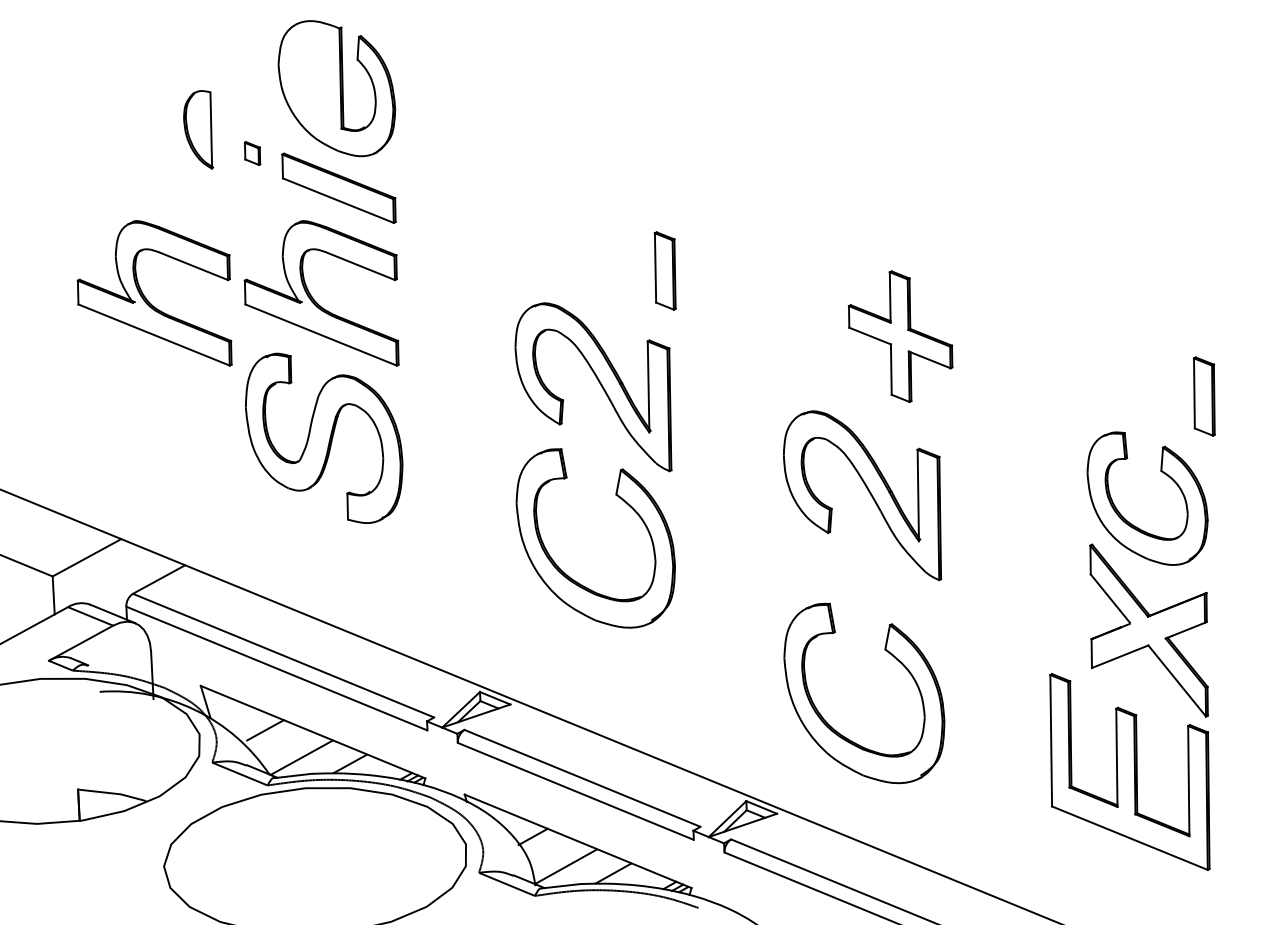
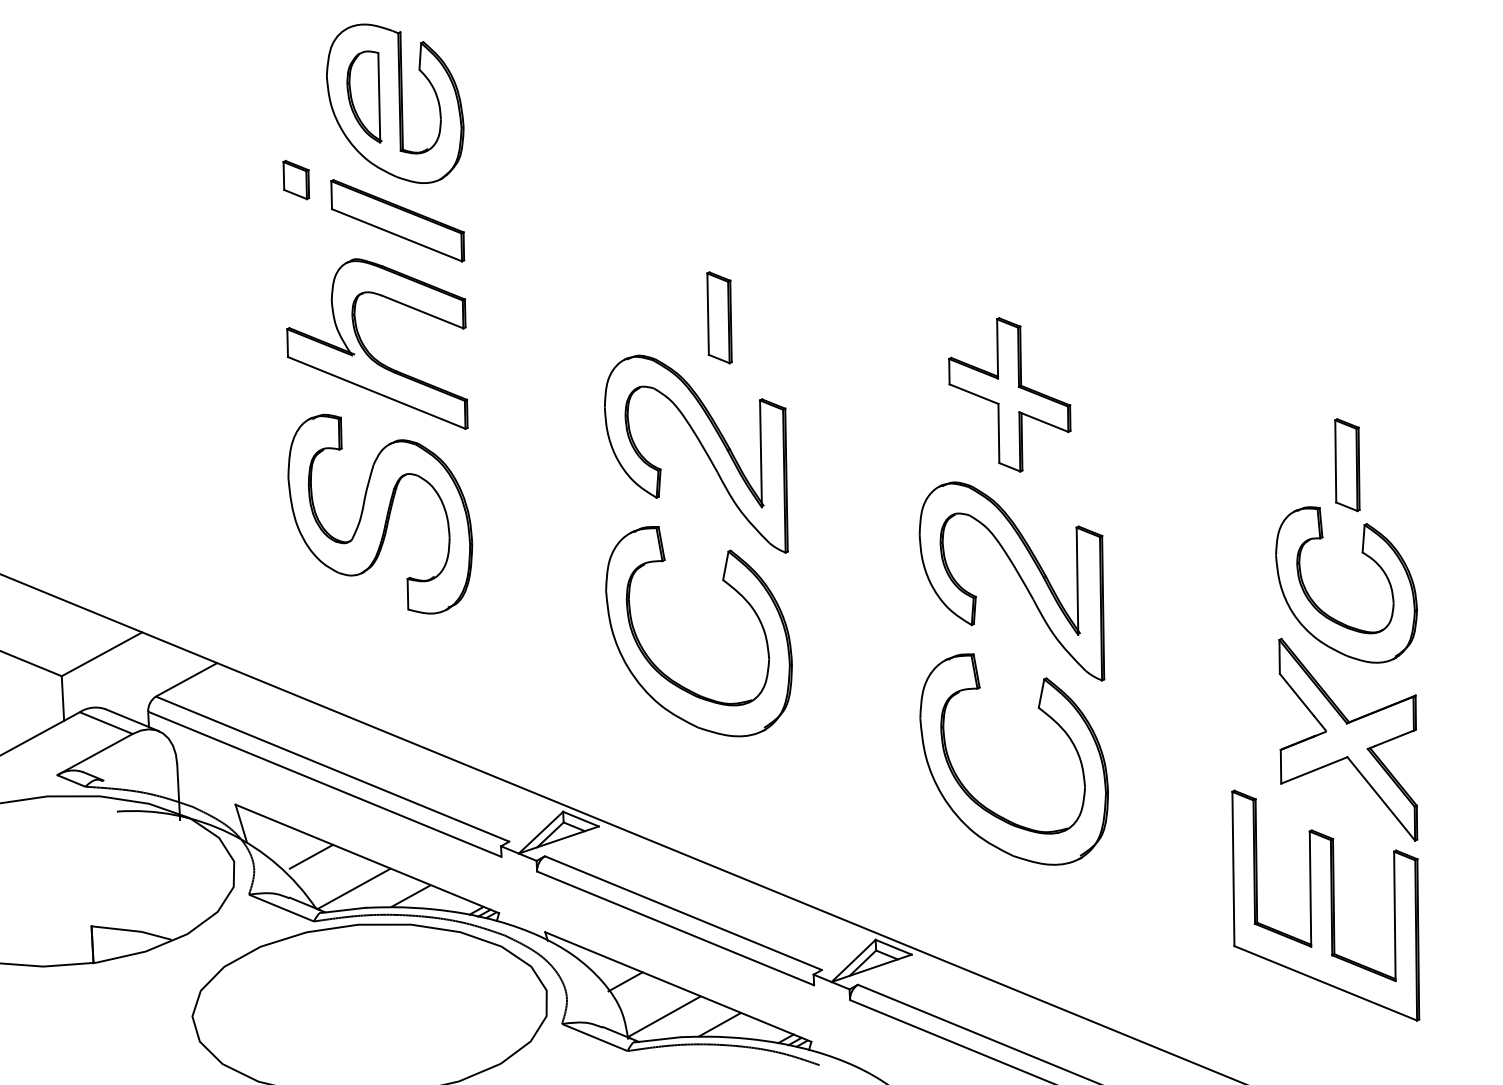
part: (198, 129) -> (364, 96), moved
part: (252, 153) -> (296, 179), size x1.43
part: (664, 270) -> (718, 317), moved
part: (146, 297) -> (171, 348), removed
part: (900, 336) -> (1009, 394), moved
part: (1203, 396) -> (1346, 465), moved
part: (894, 658) -> (1049, 718), moved

